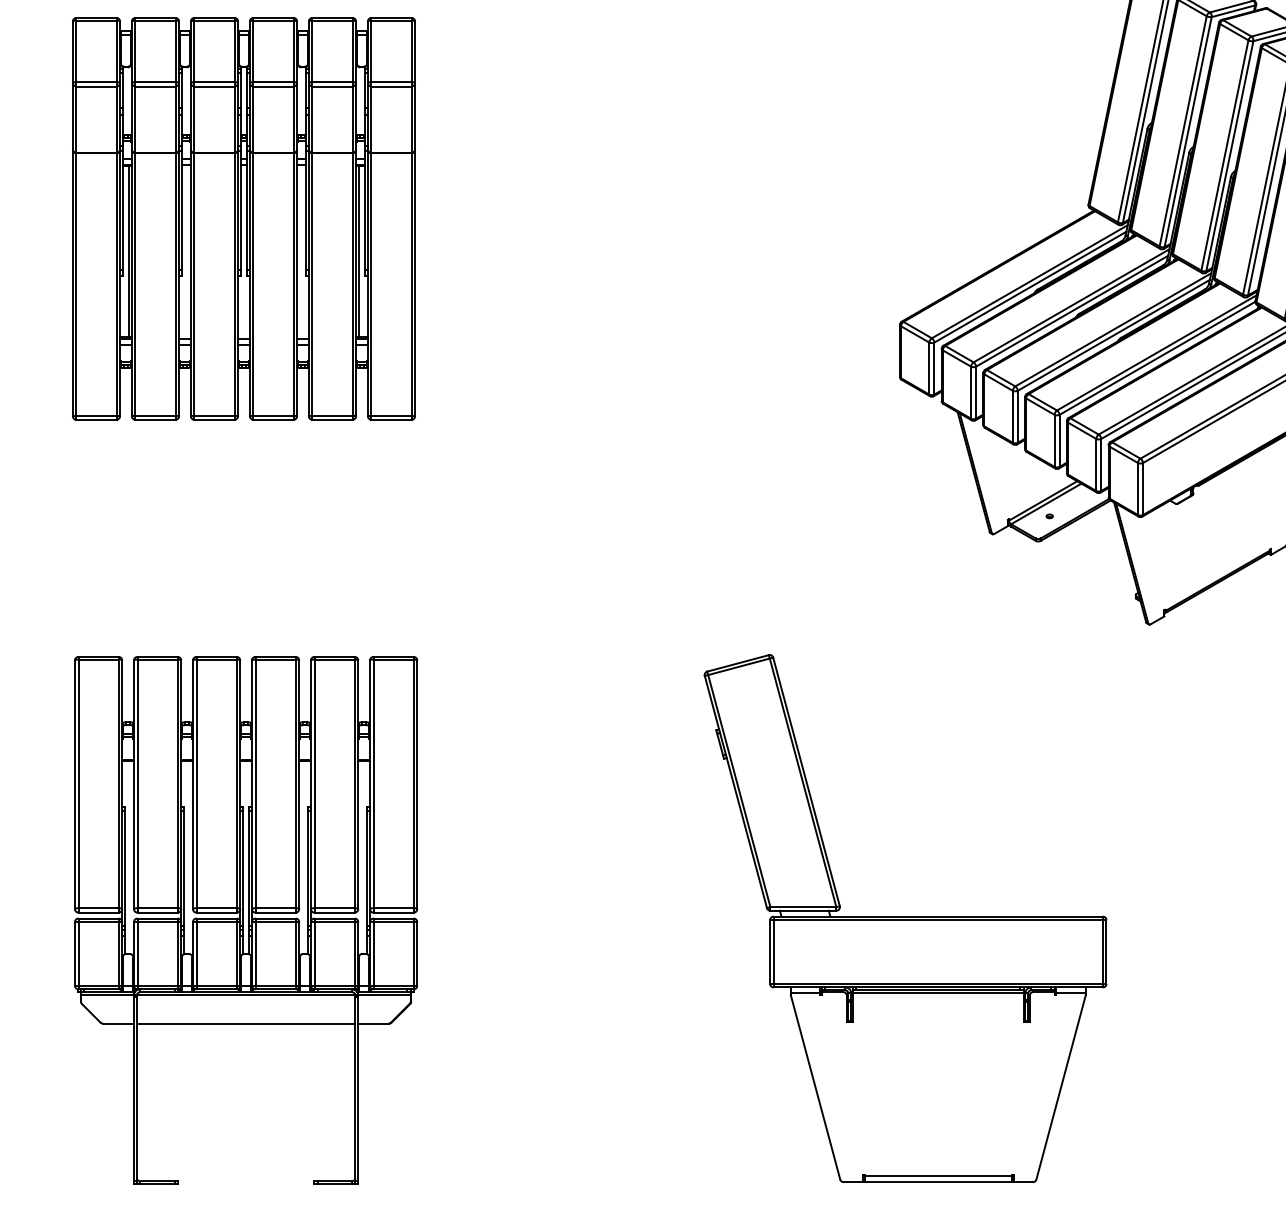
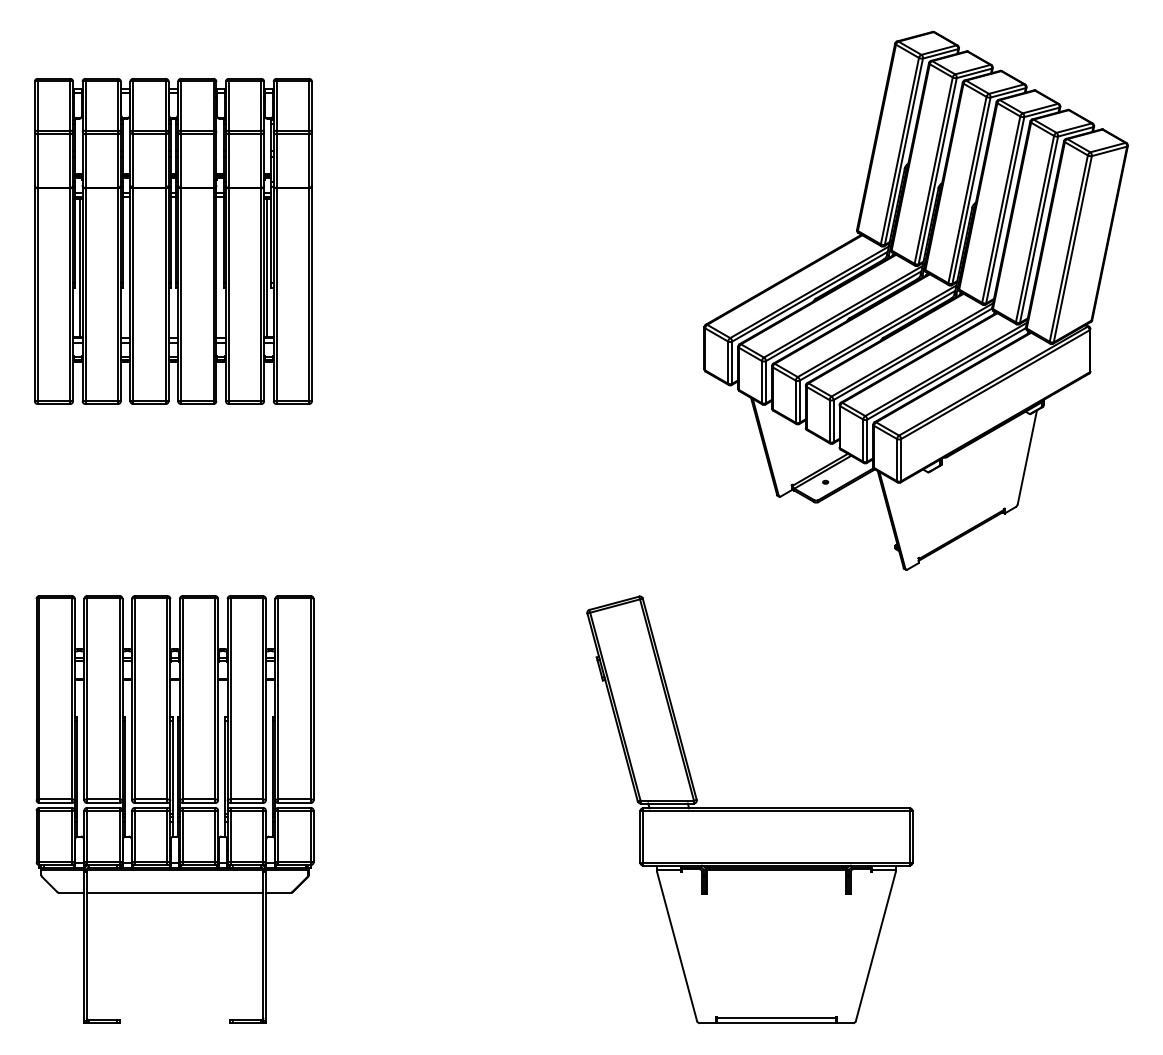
part: (905, 918) -> (749, 809), moved

